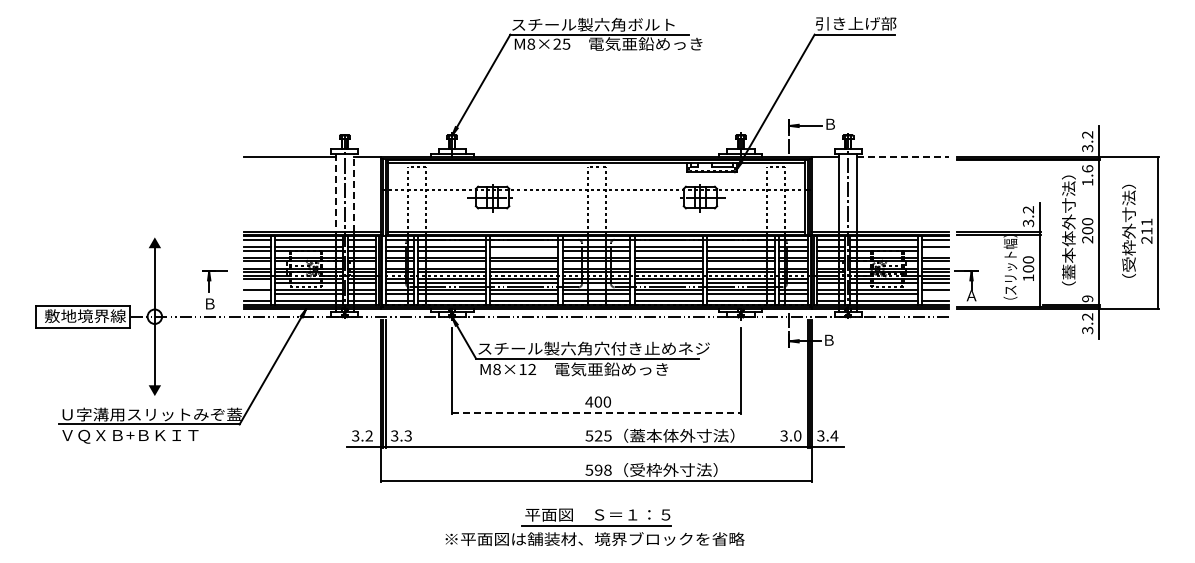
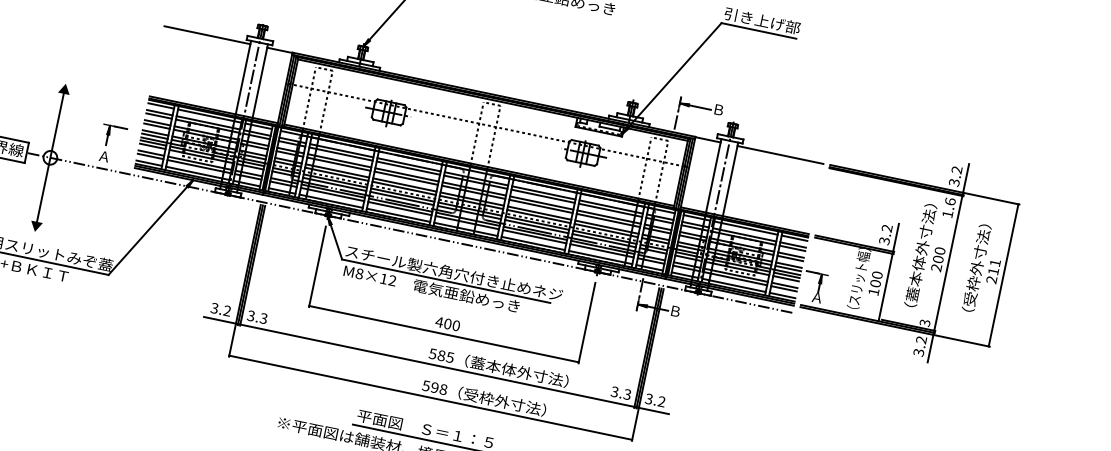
line: (903, 157) -> (780, 155), dashed -> solid
line: (353, 192) -> (260, 80), dashed -> solid
line: (335, 193) -> (243, 77), dashed -> solid
line: (524, 250) -> (408, 168), added
line: (935, 250) -> (792, 248), added
line: (257, 283) -> (152, 146), added
line: (257, 293) -> (150, 156), added
line: (935, 293) -> (783, 288), added
text: (1087, 298) -> (924, 322), 9 -> 3
text: (209, 303) -> (104, 156), Ｂ -> Ａ
line: (597, 413) -> (444, 334), dashed -> solid
text: (598, 435) -> (441, 355), 525 -> 585
text: (797, 435) -> (627, 394), 3.0 -> 3.3
text: (834, 435) -> (661, 401), 3.4 -> 3.2

